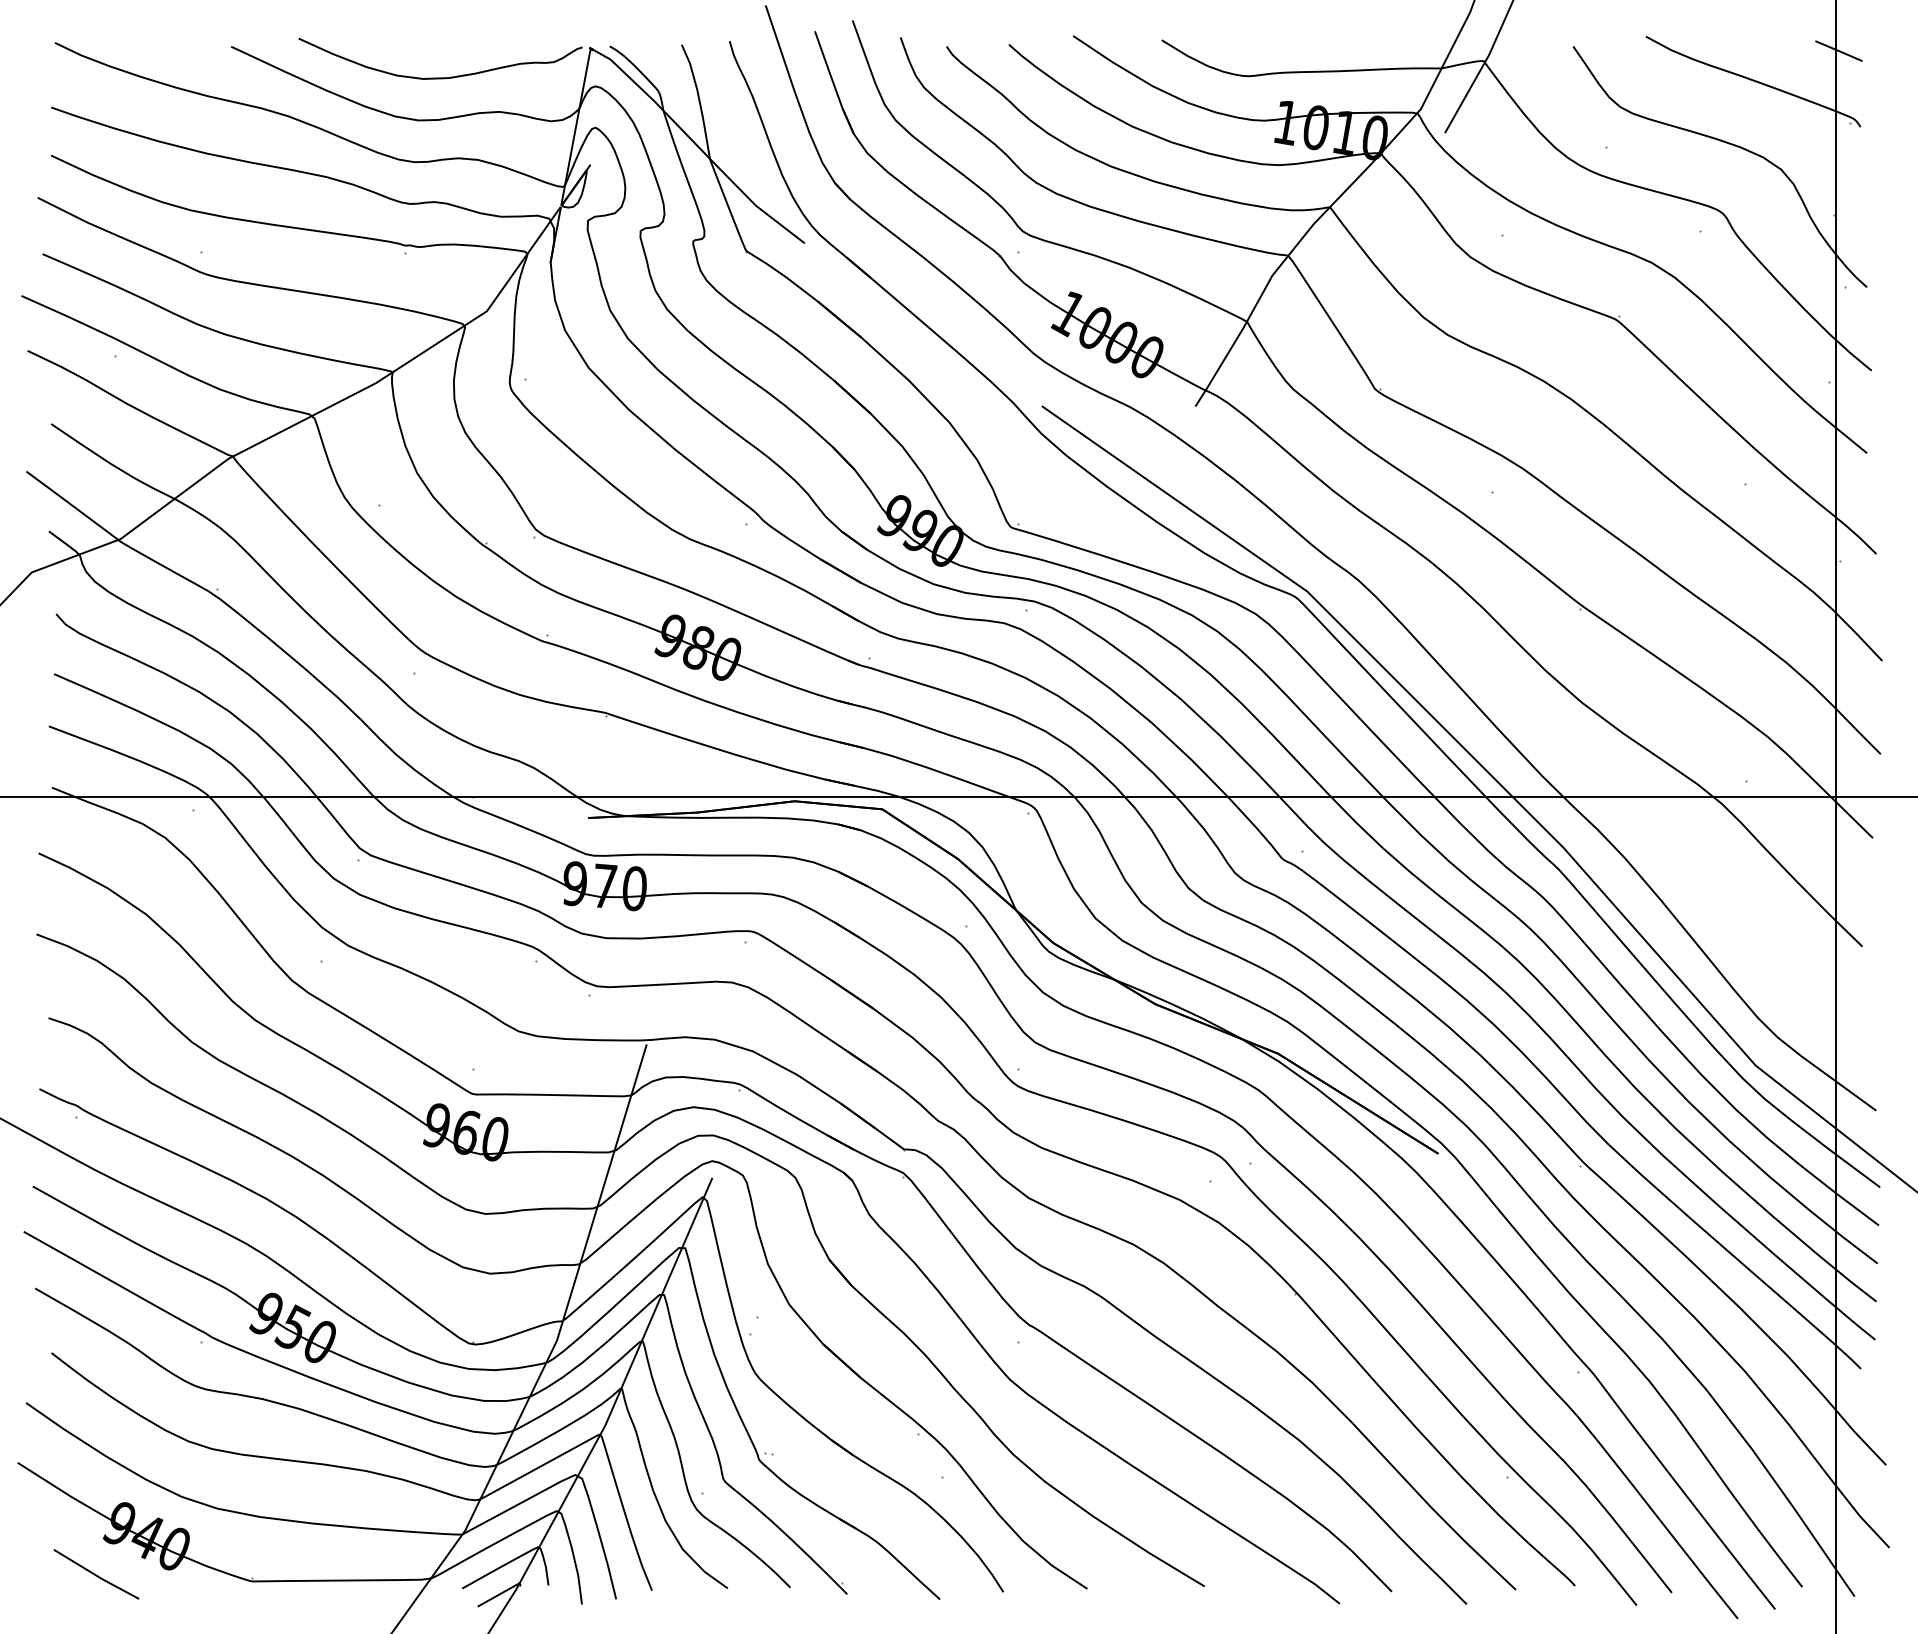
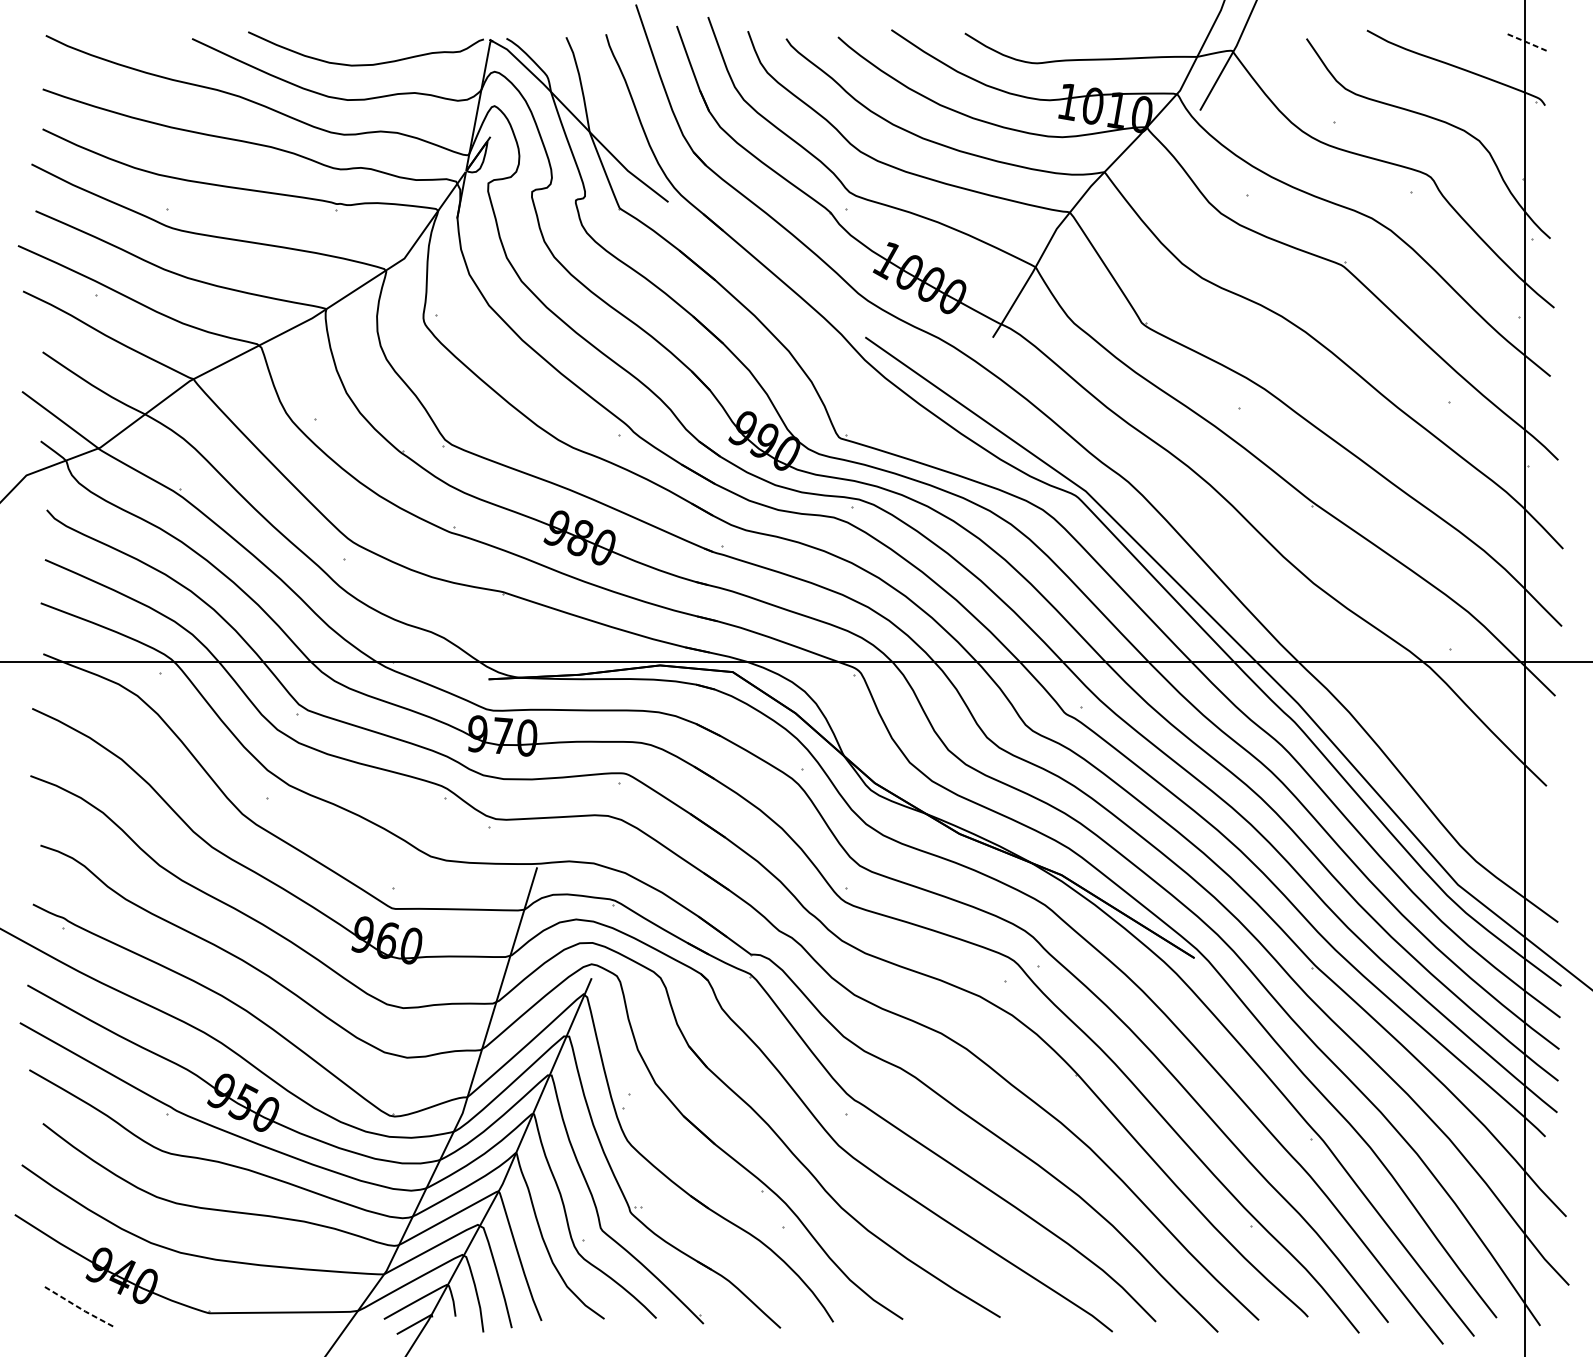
line: (1840, 51) -> (1528, 42), solid -> dashed
line: (96, 1575) -> (80, 1308), solid -> dashed

